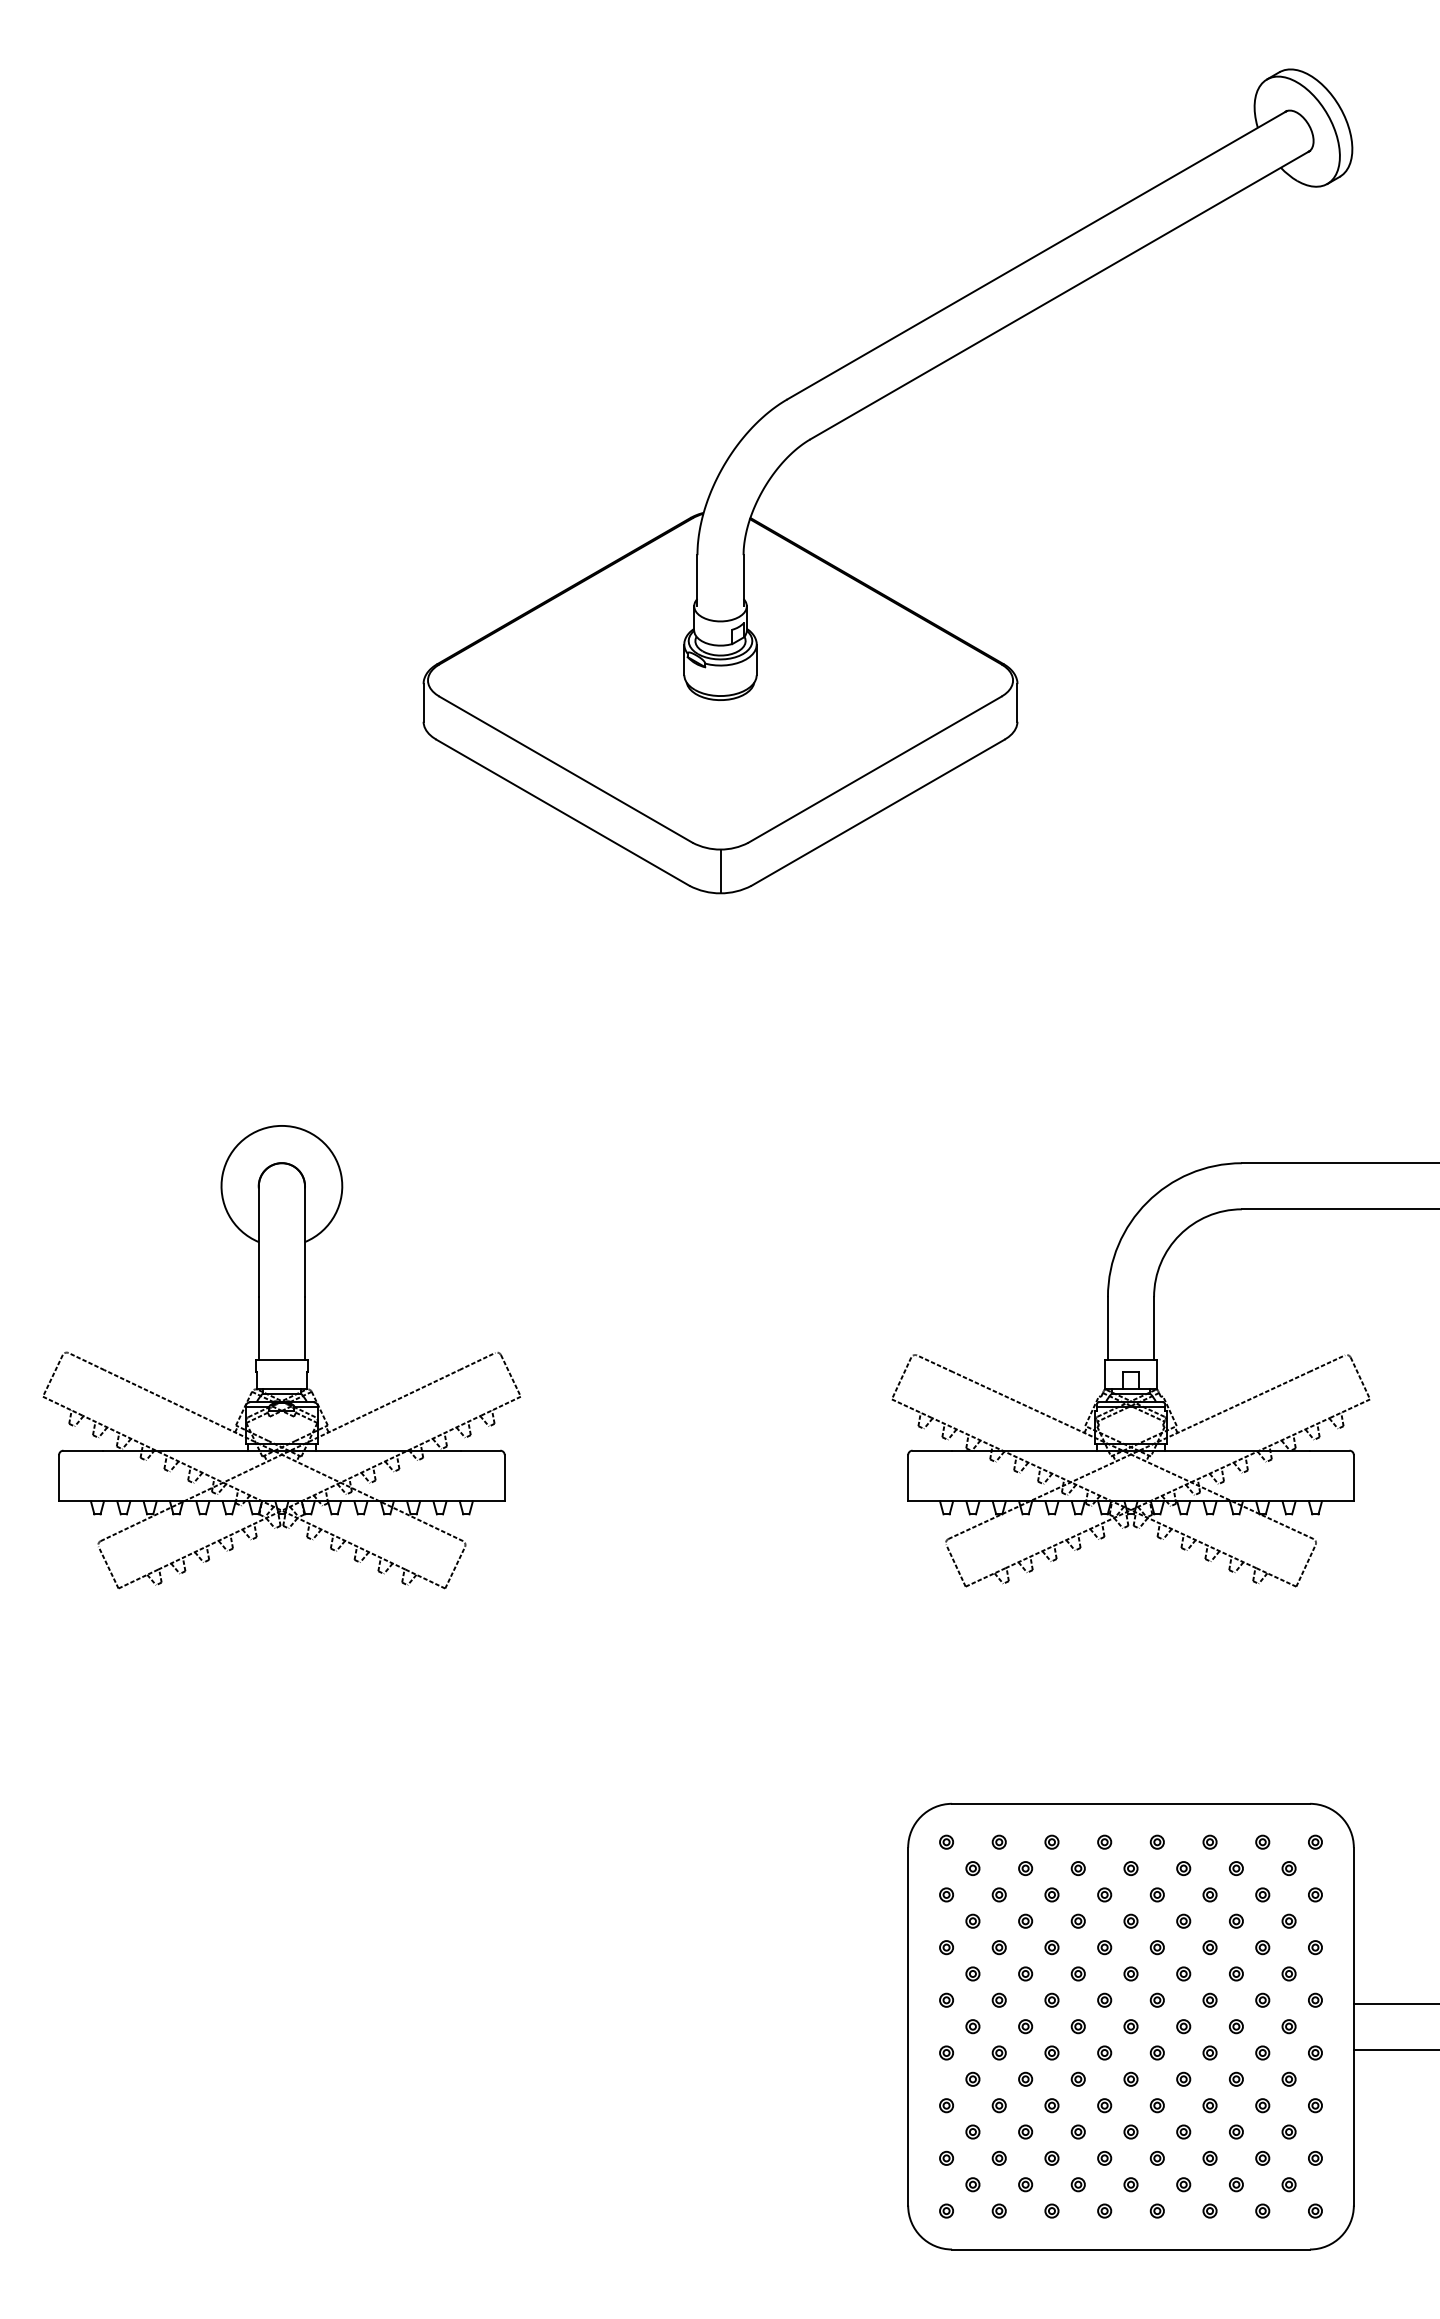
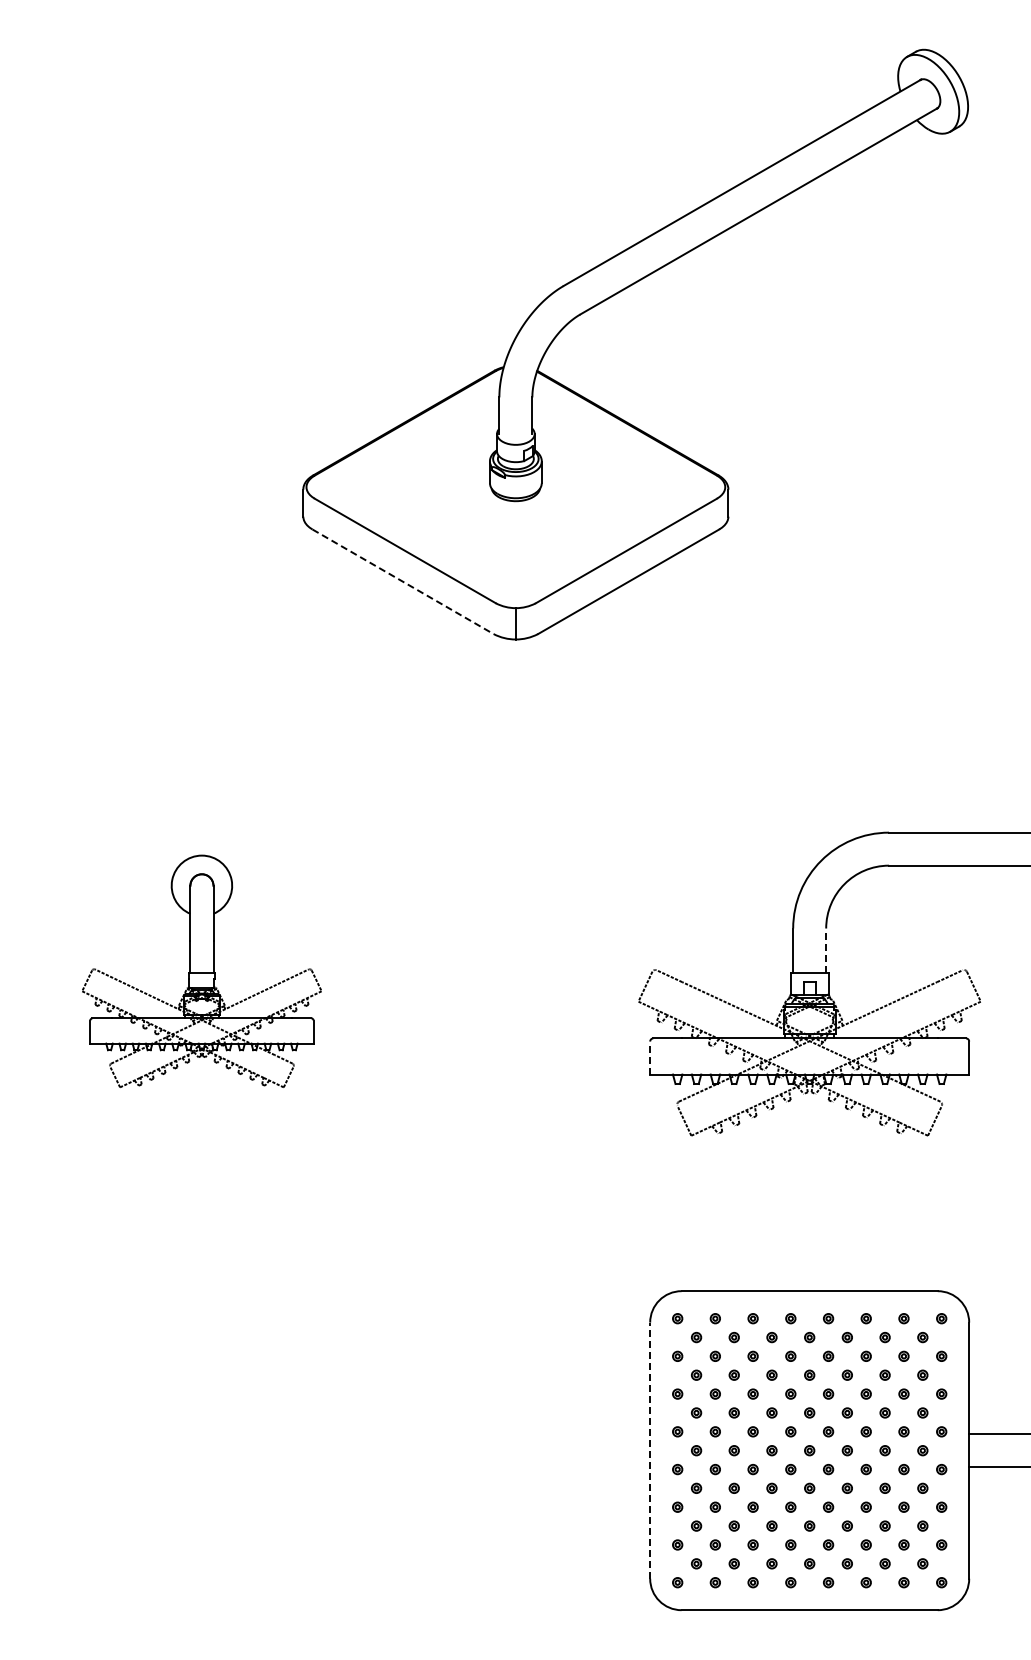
line: (563, 812) -> (403, 581), solid -> dashed
line: (1154, 1327) -> (826, 950), solid -> dashed
part: (281, 1357) -> (201, 971), size x0.7
line: (908, 1478) -> (650, 1058), solid -> dashed
line: (908, 2026) -> (650, 1450), solid -> dashed

